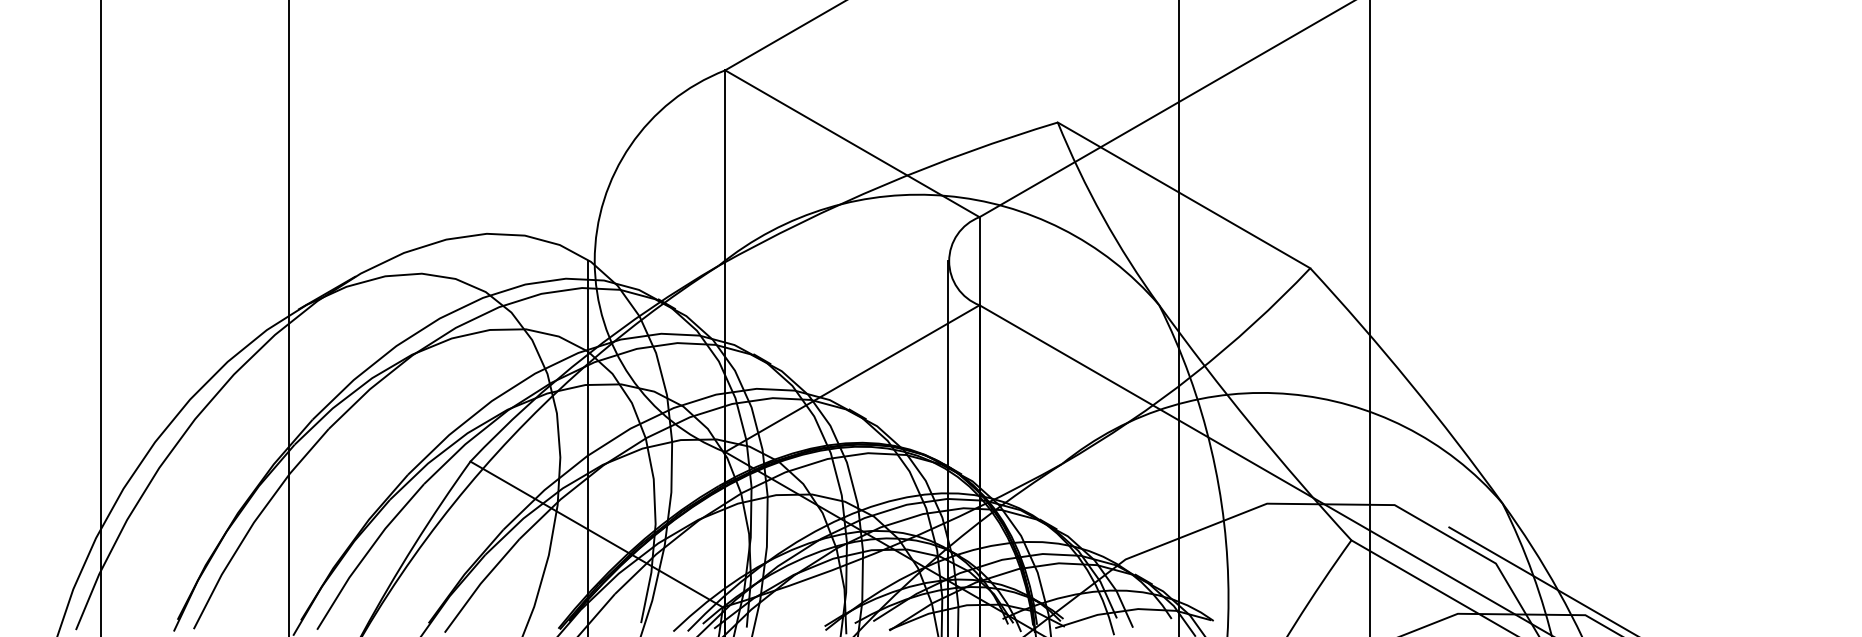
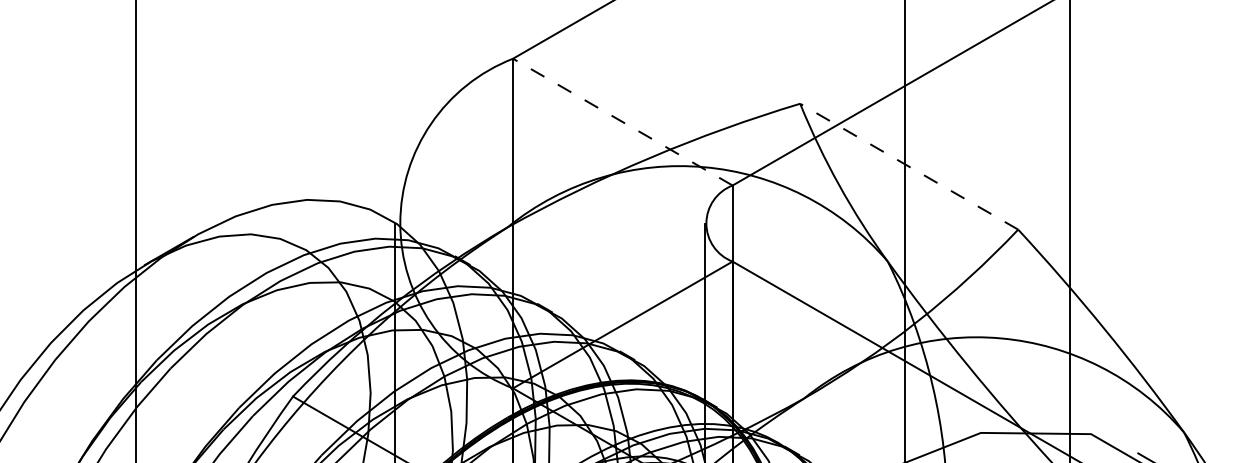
line: (852, 143) -> (622, 121), solid -> dashed
line: (1184, 195) -> (909, 166), solid -> dashed

